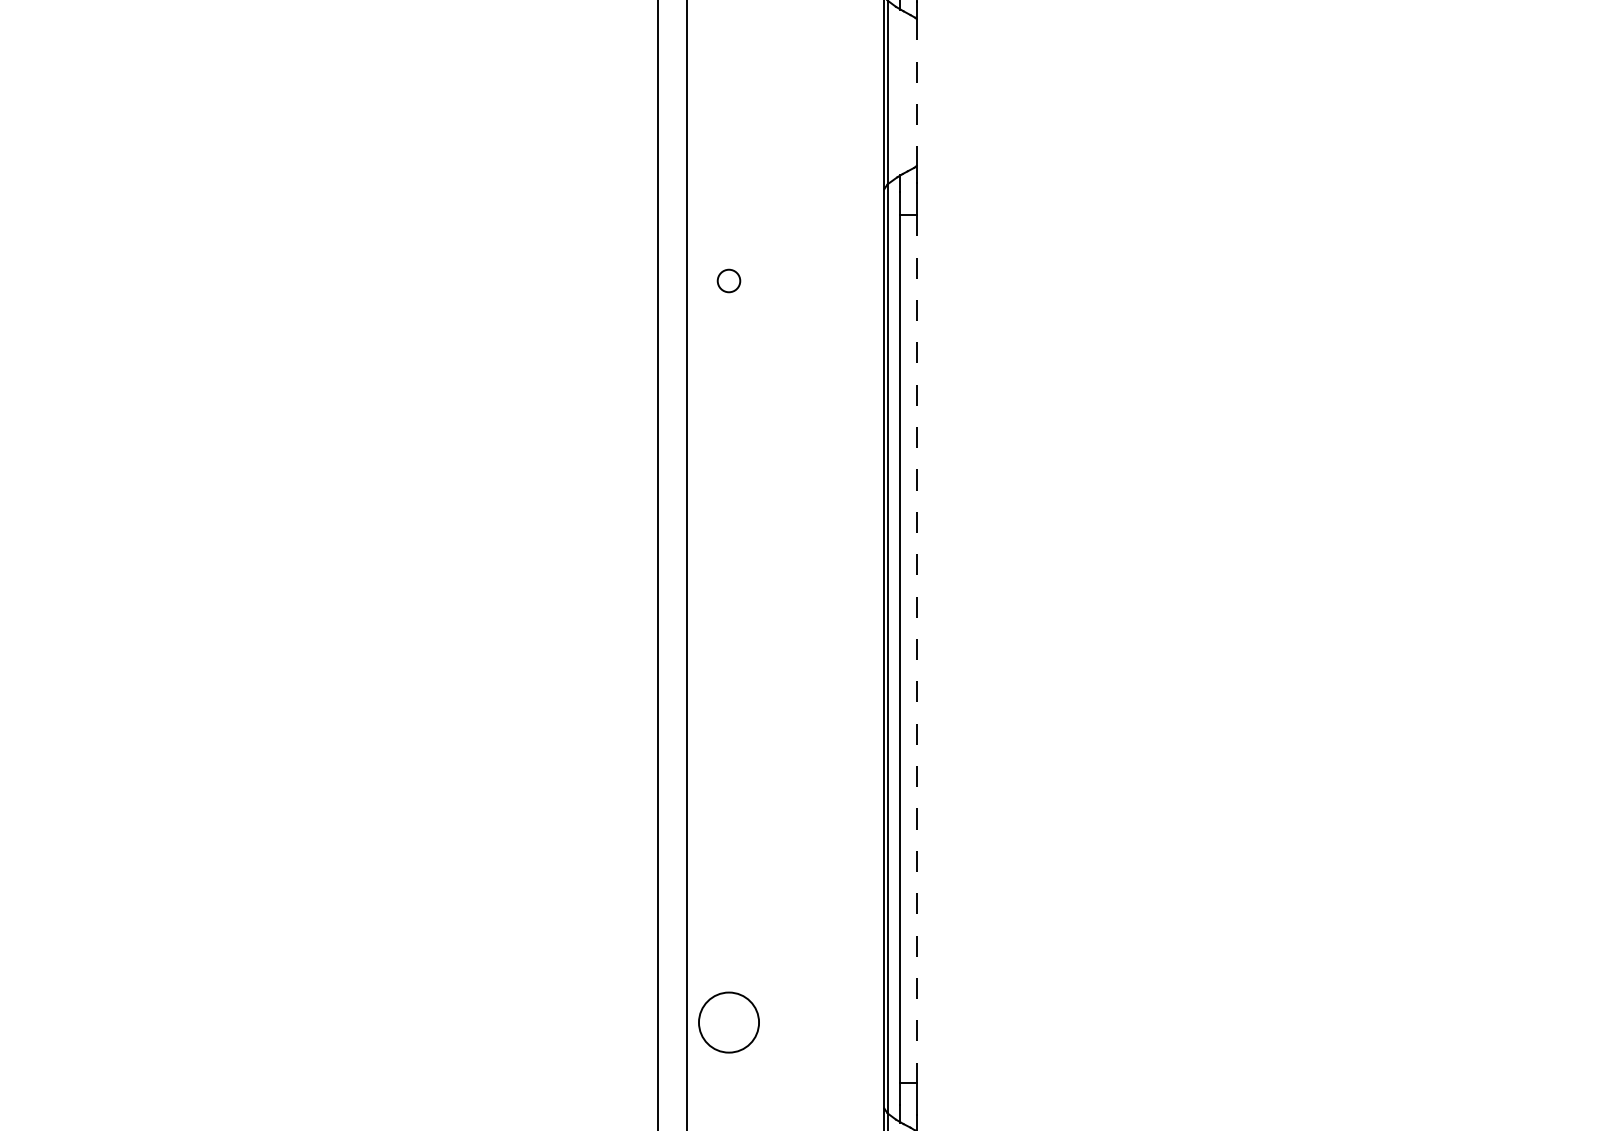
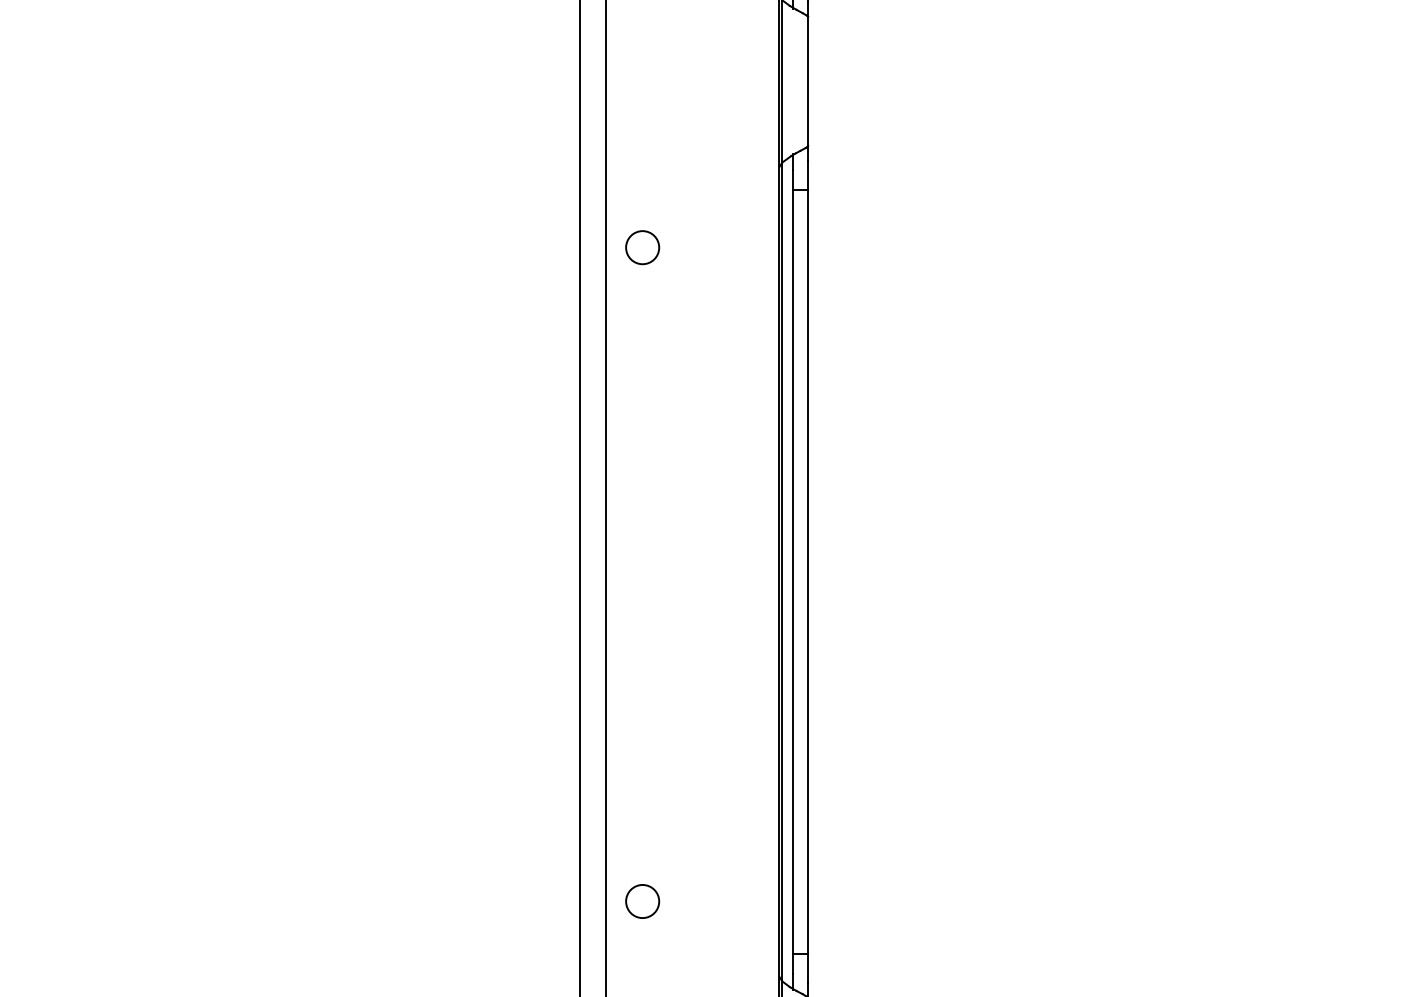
line: (916, 92) -> (807, 81), dashed -> solid
circle: (728, 280) -> (642, 247), size x1.67
line: (916, 648) -> (807, 571), dashed -> solid
circle: (728, 1022) -> (642, 901), size x0.62

